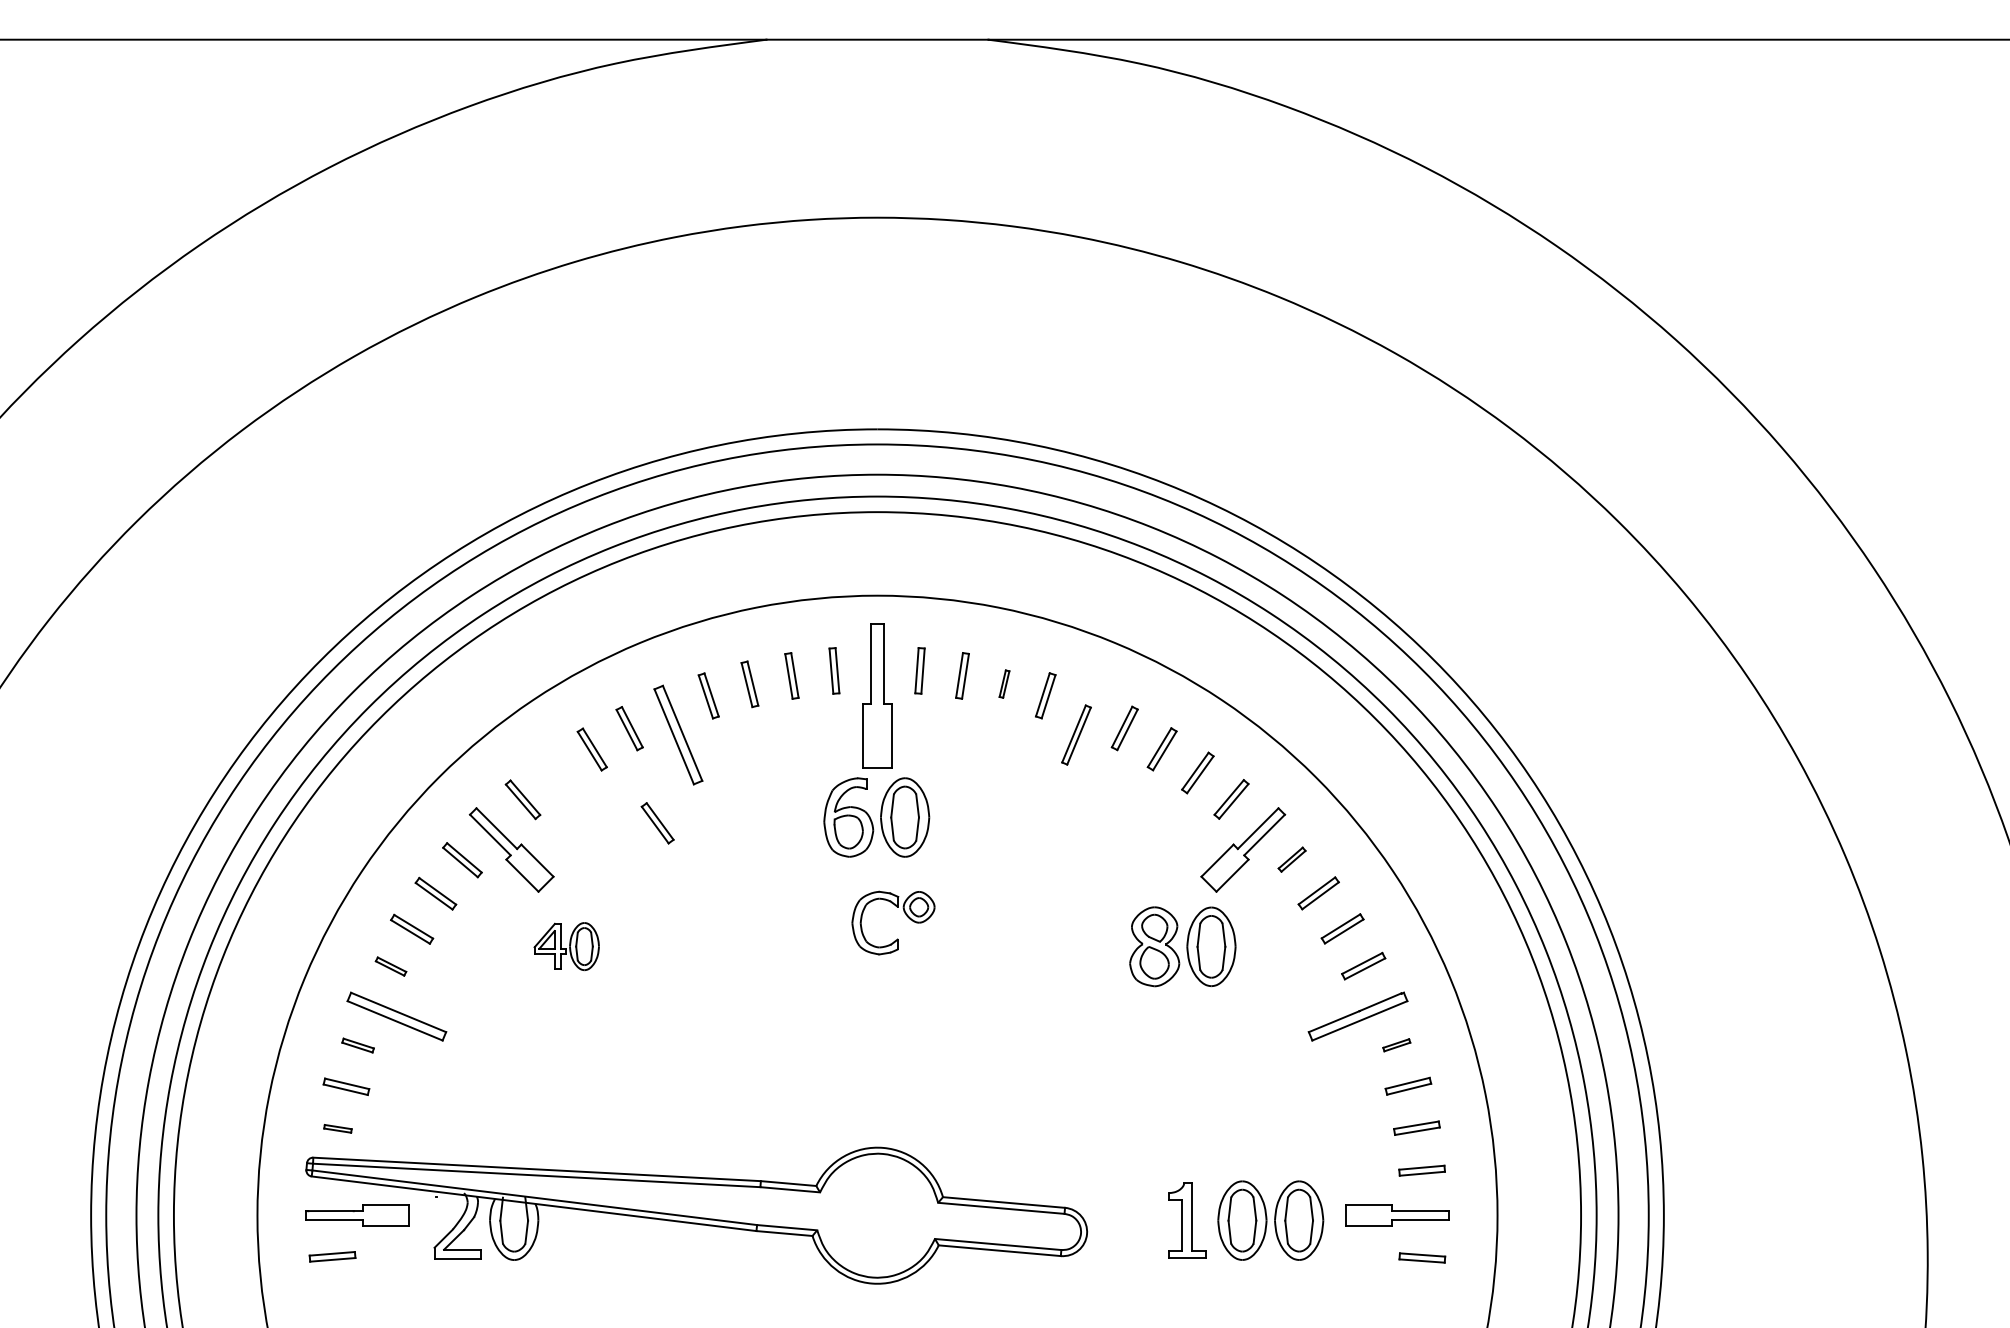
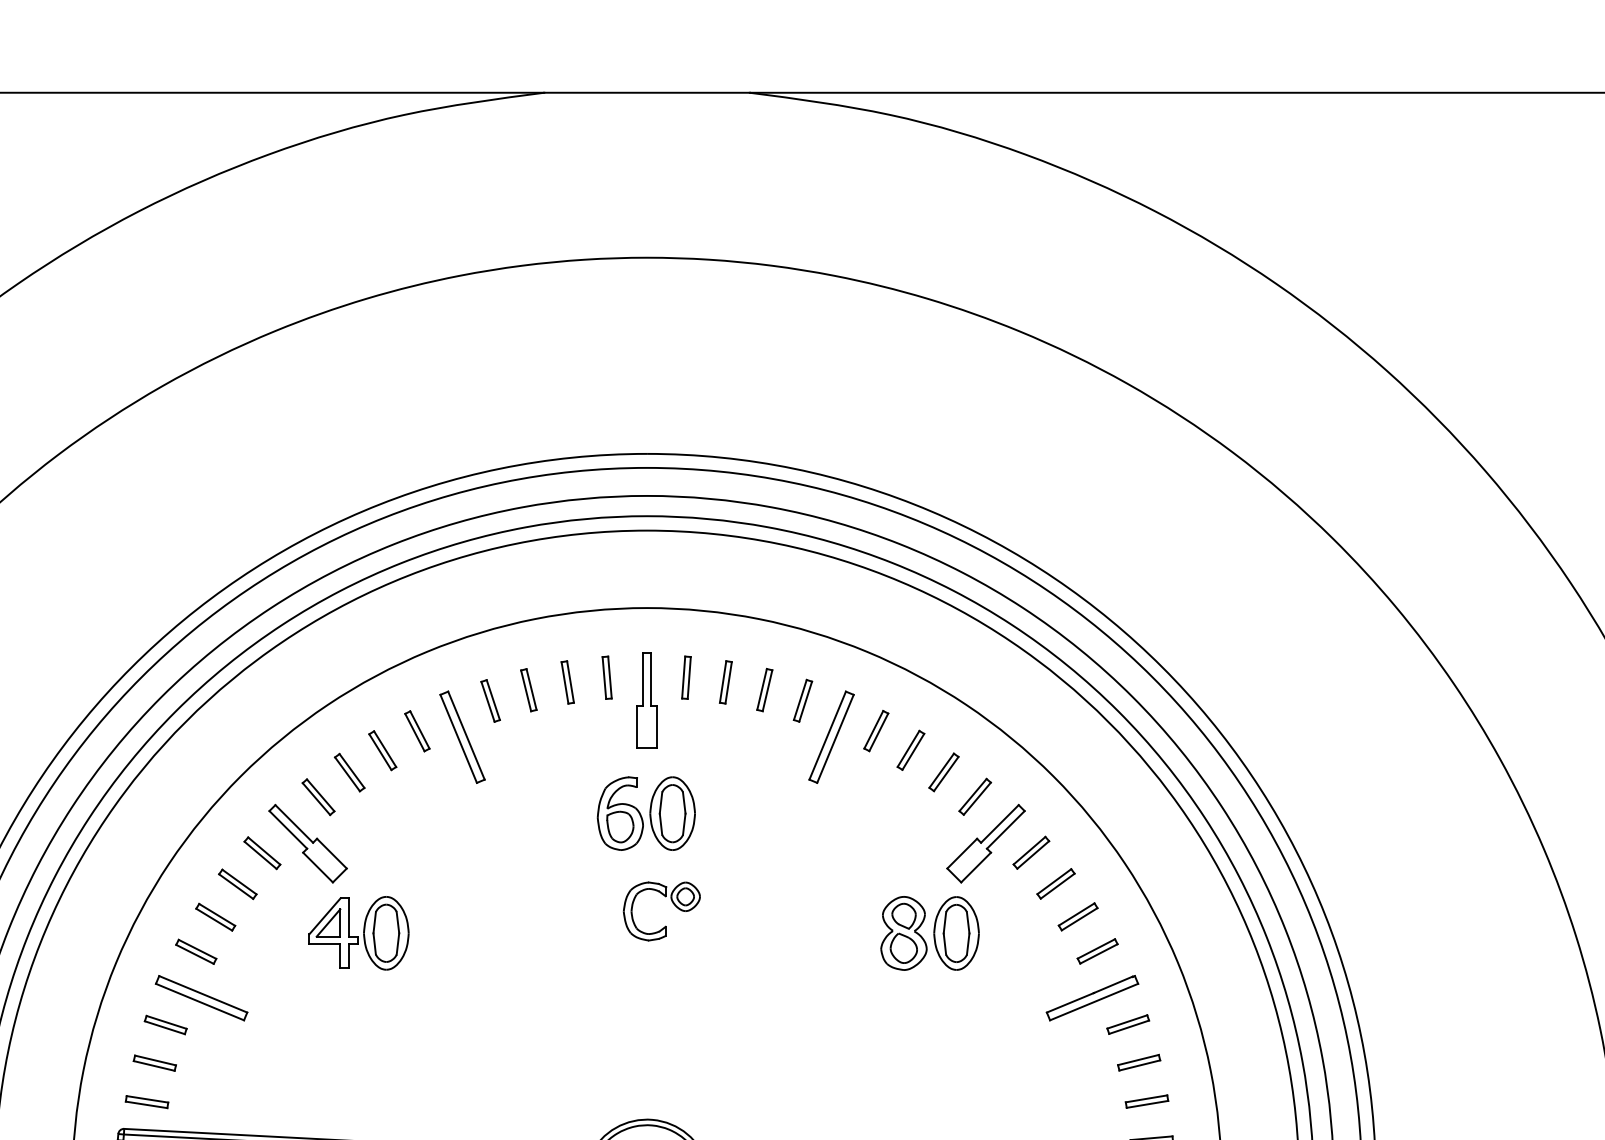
part: (1004, 683) -> (764, 689), size x1.67
part: (877, 695) -> (647, 700), size x0.71
part: (1076, 734) -> (831, 736), size x1.67
part: (657, 823) -> (349, 772), moved
part: (1291, 859) -> (1030, 852), size x1.43
part: (566, 946) -> (358, 933), size x1.67
part: (390, 966) -> (195, 951), size x1.43
part: (357, 1045) -> (165, 1024), size x1.43
part: (1396, 1045) -> (1128, 1024), size x1.67
part: (337, 1128) -> (146, 1101), size x1.67

